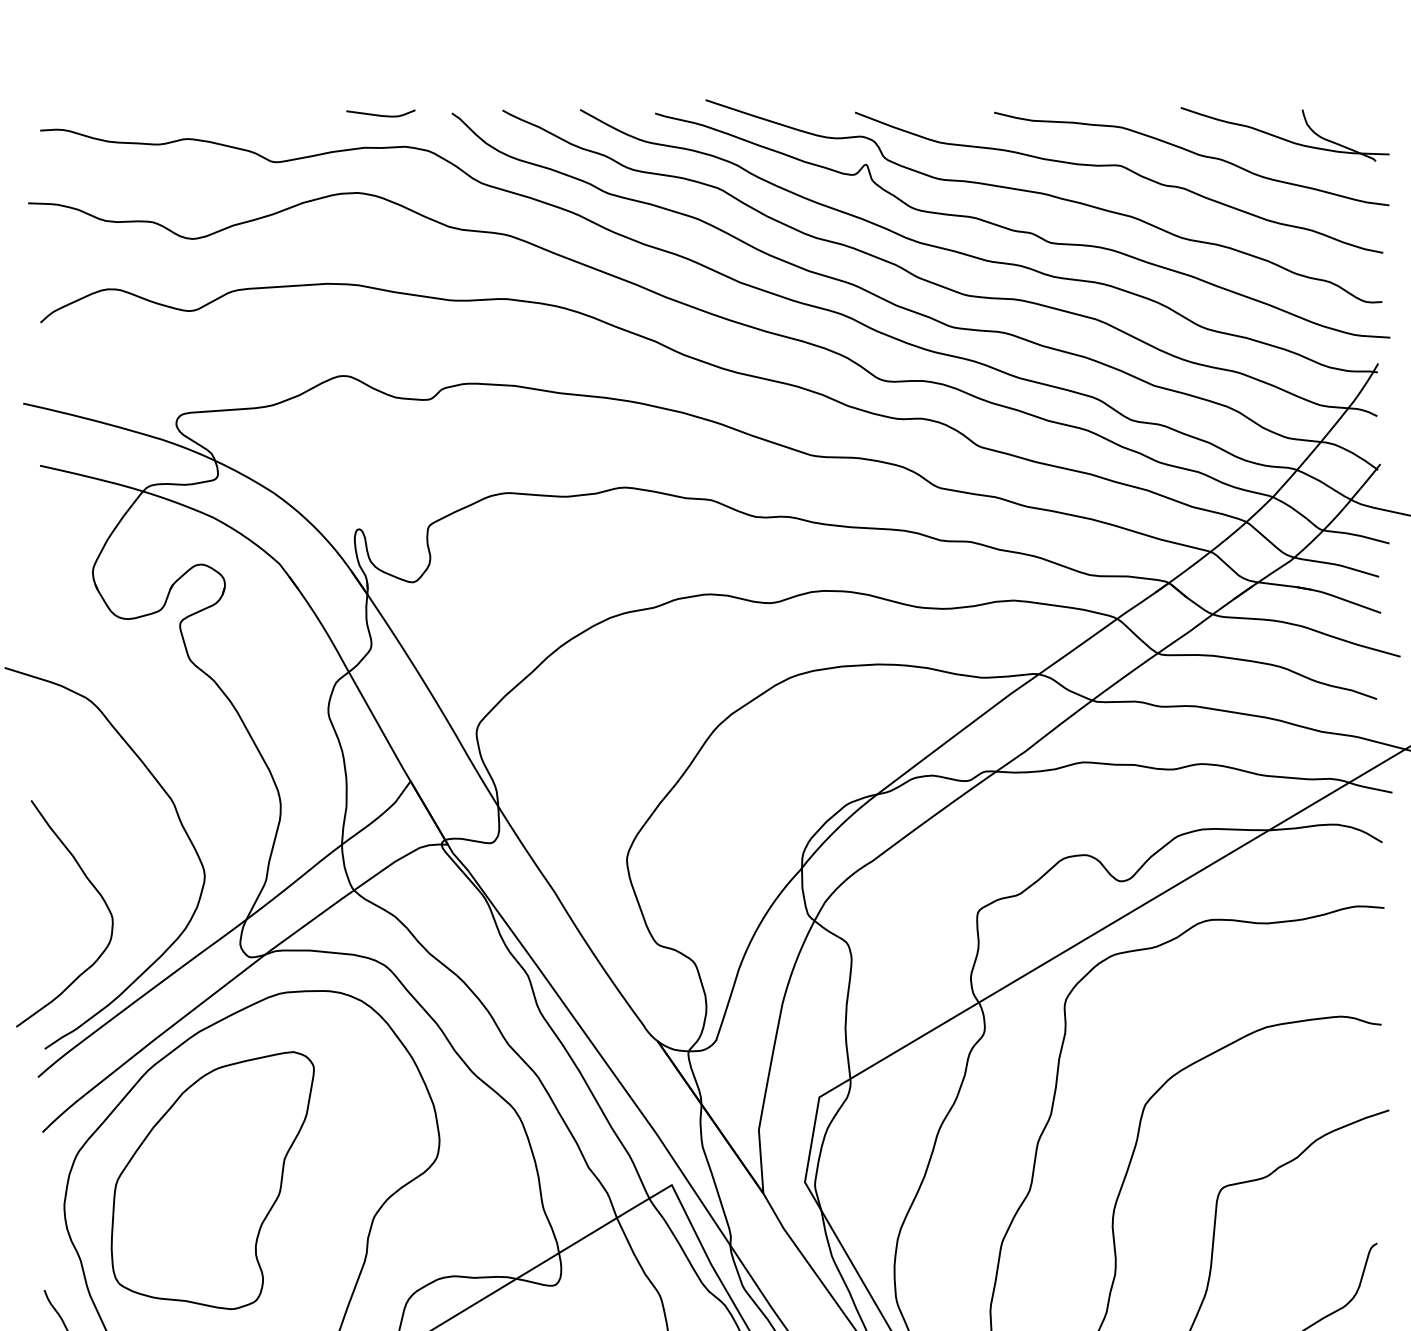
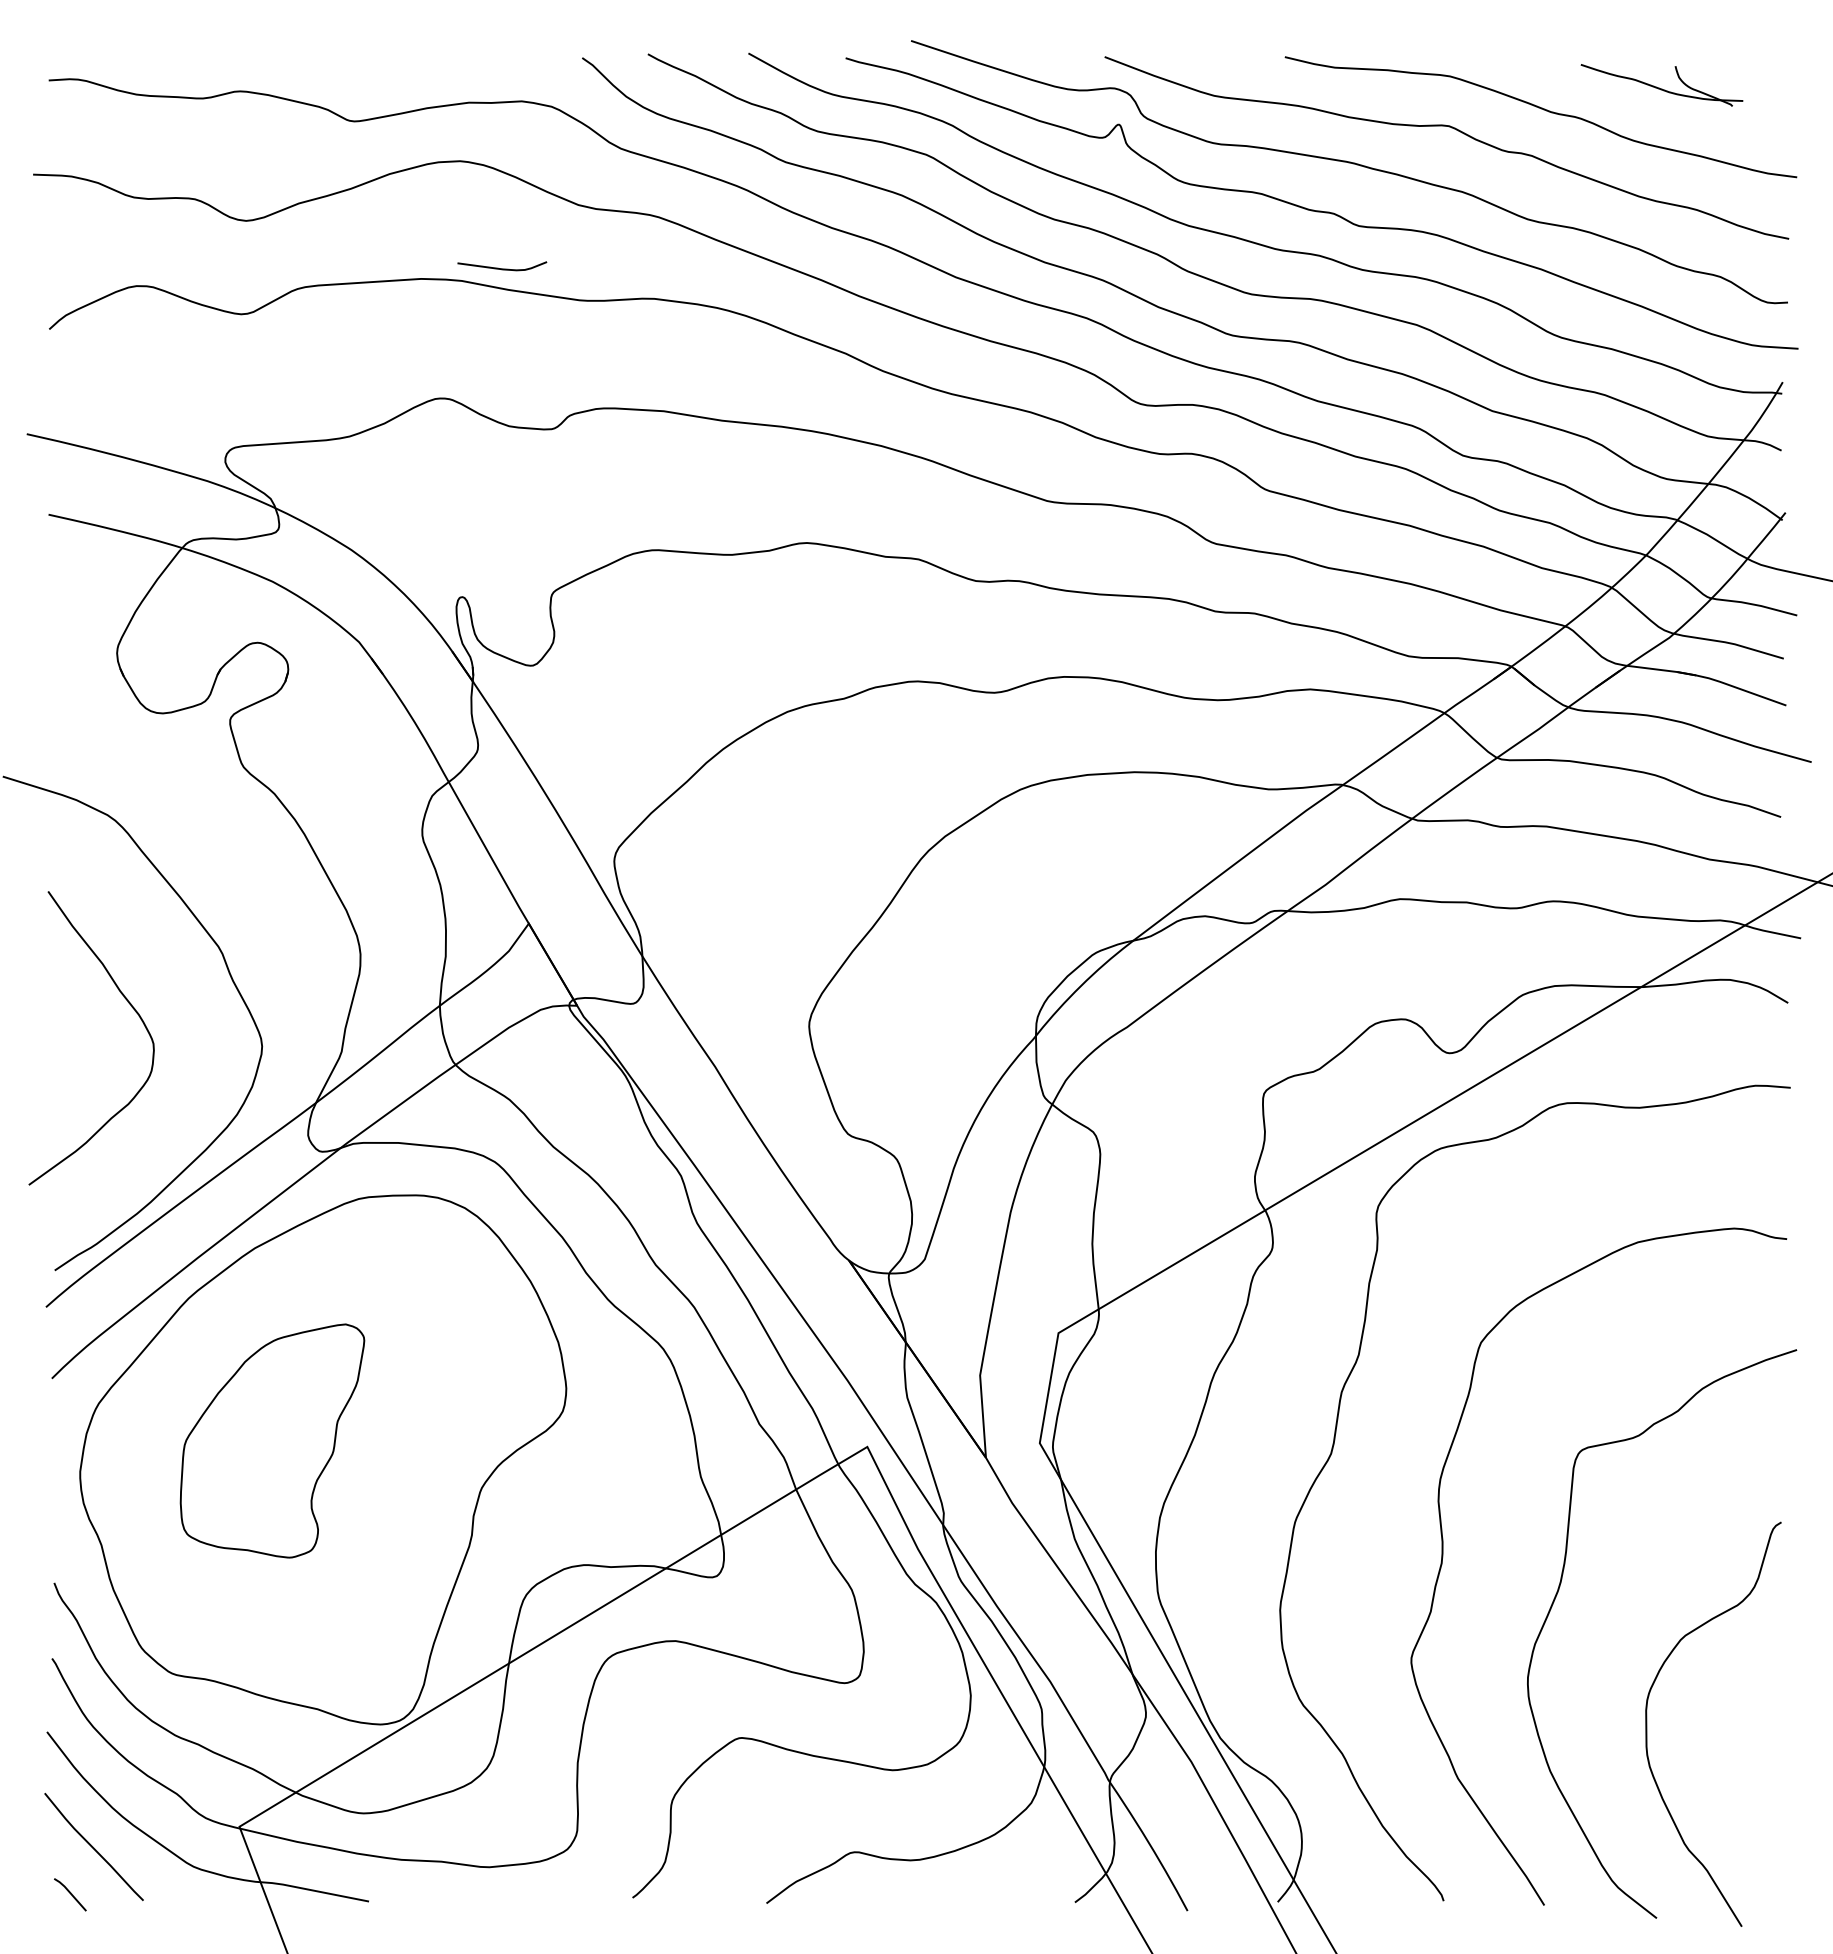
curve: (381, 115) -> (502, 268), moved
part: (1284, 134) -> (1661, 85), size x0.6
curve: (95, 890) -> (131, 1007), moved
part: (212, 1180) -> (272, 1440), size x0.7

